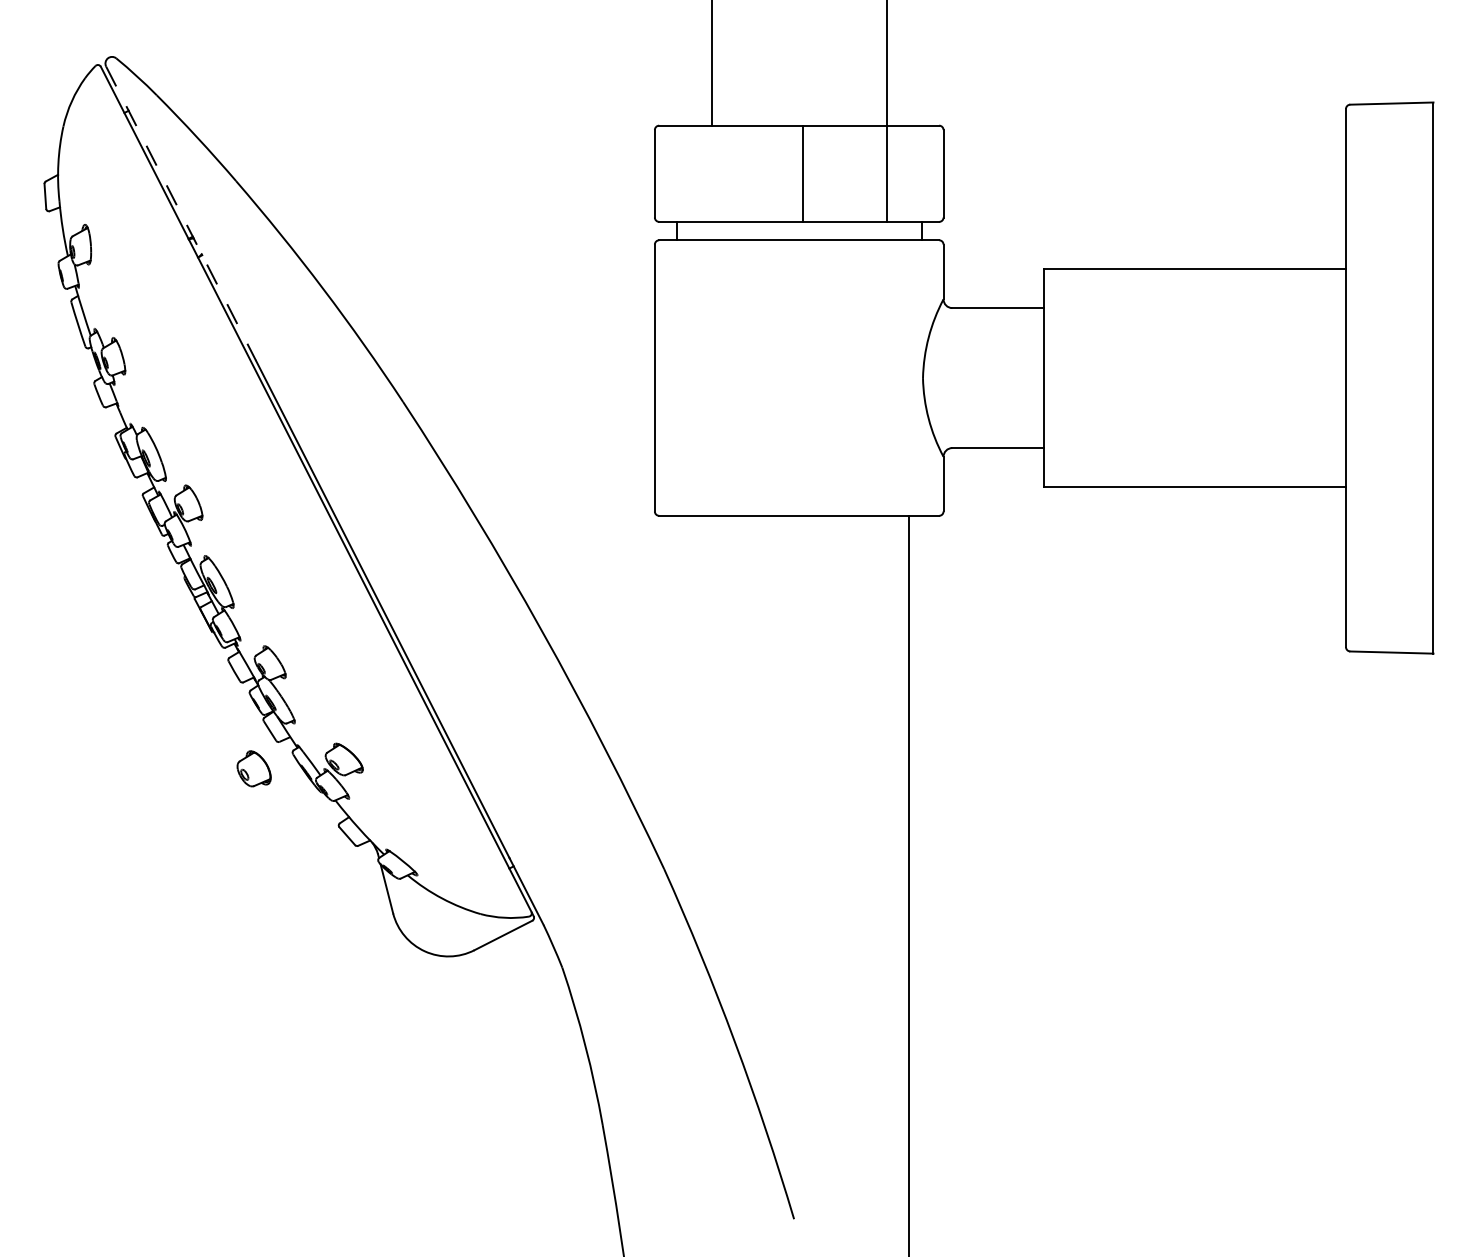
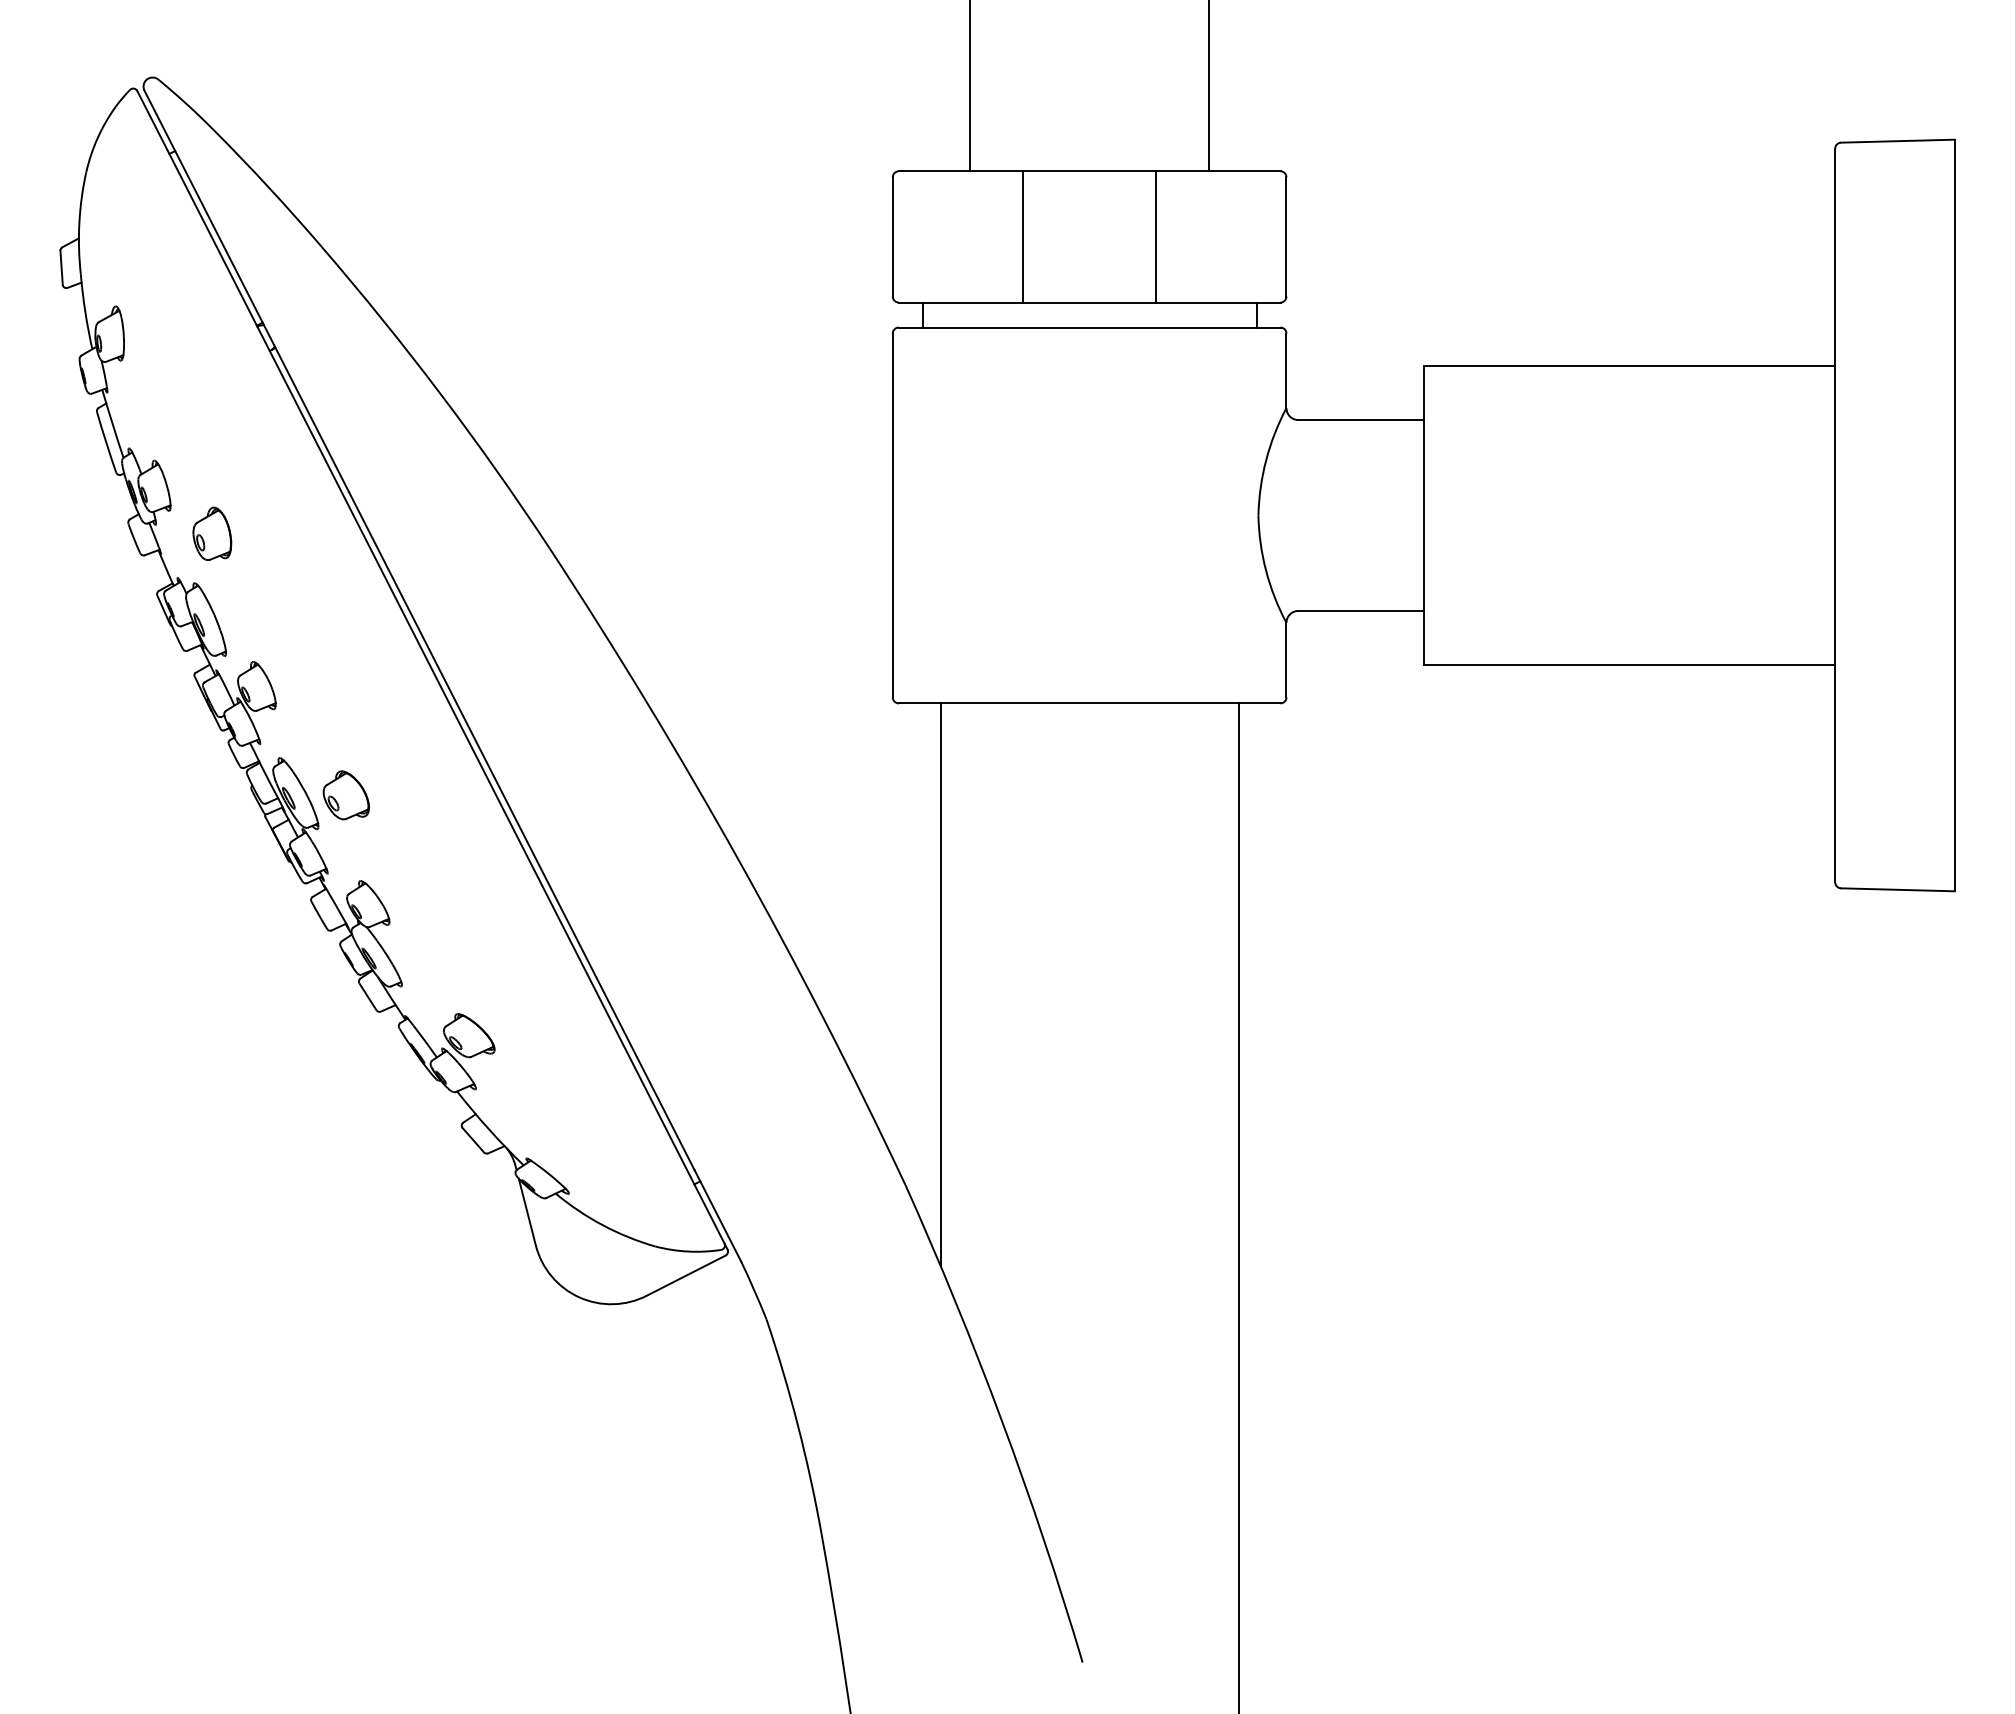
line: (803, 173) -> (1023, 236), moved
line: (887, 173) -> (1156, 236), moved
line: (180, 213) -> (246, 291), dashed -> solid
part: (156, 391) -> (212, 533), added
line: (689, 721) -> (940, 984), added
part: (253, 768) -> (345, 795), moved

